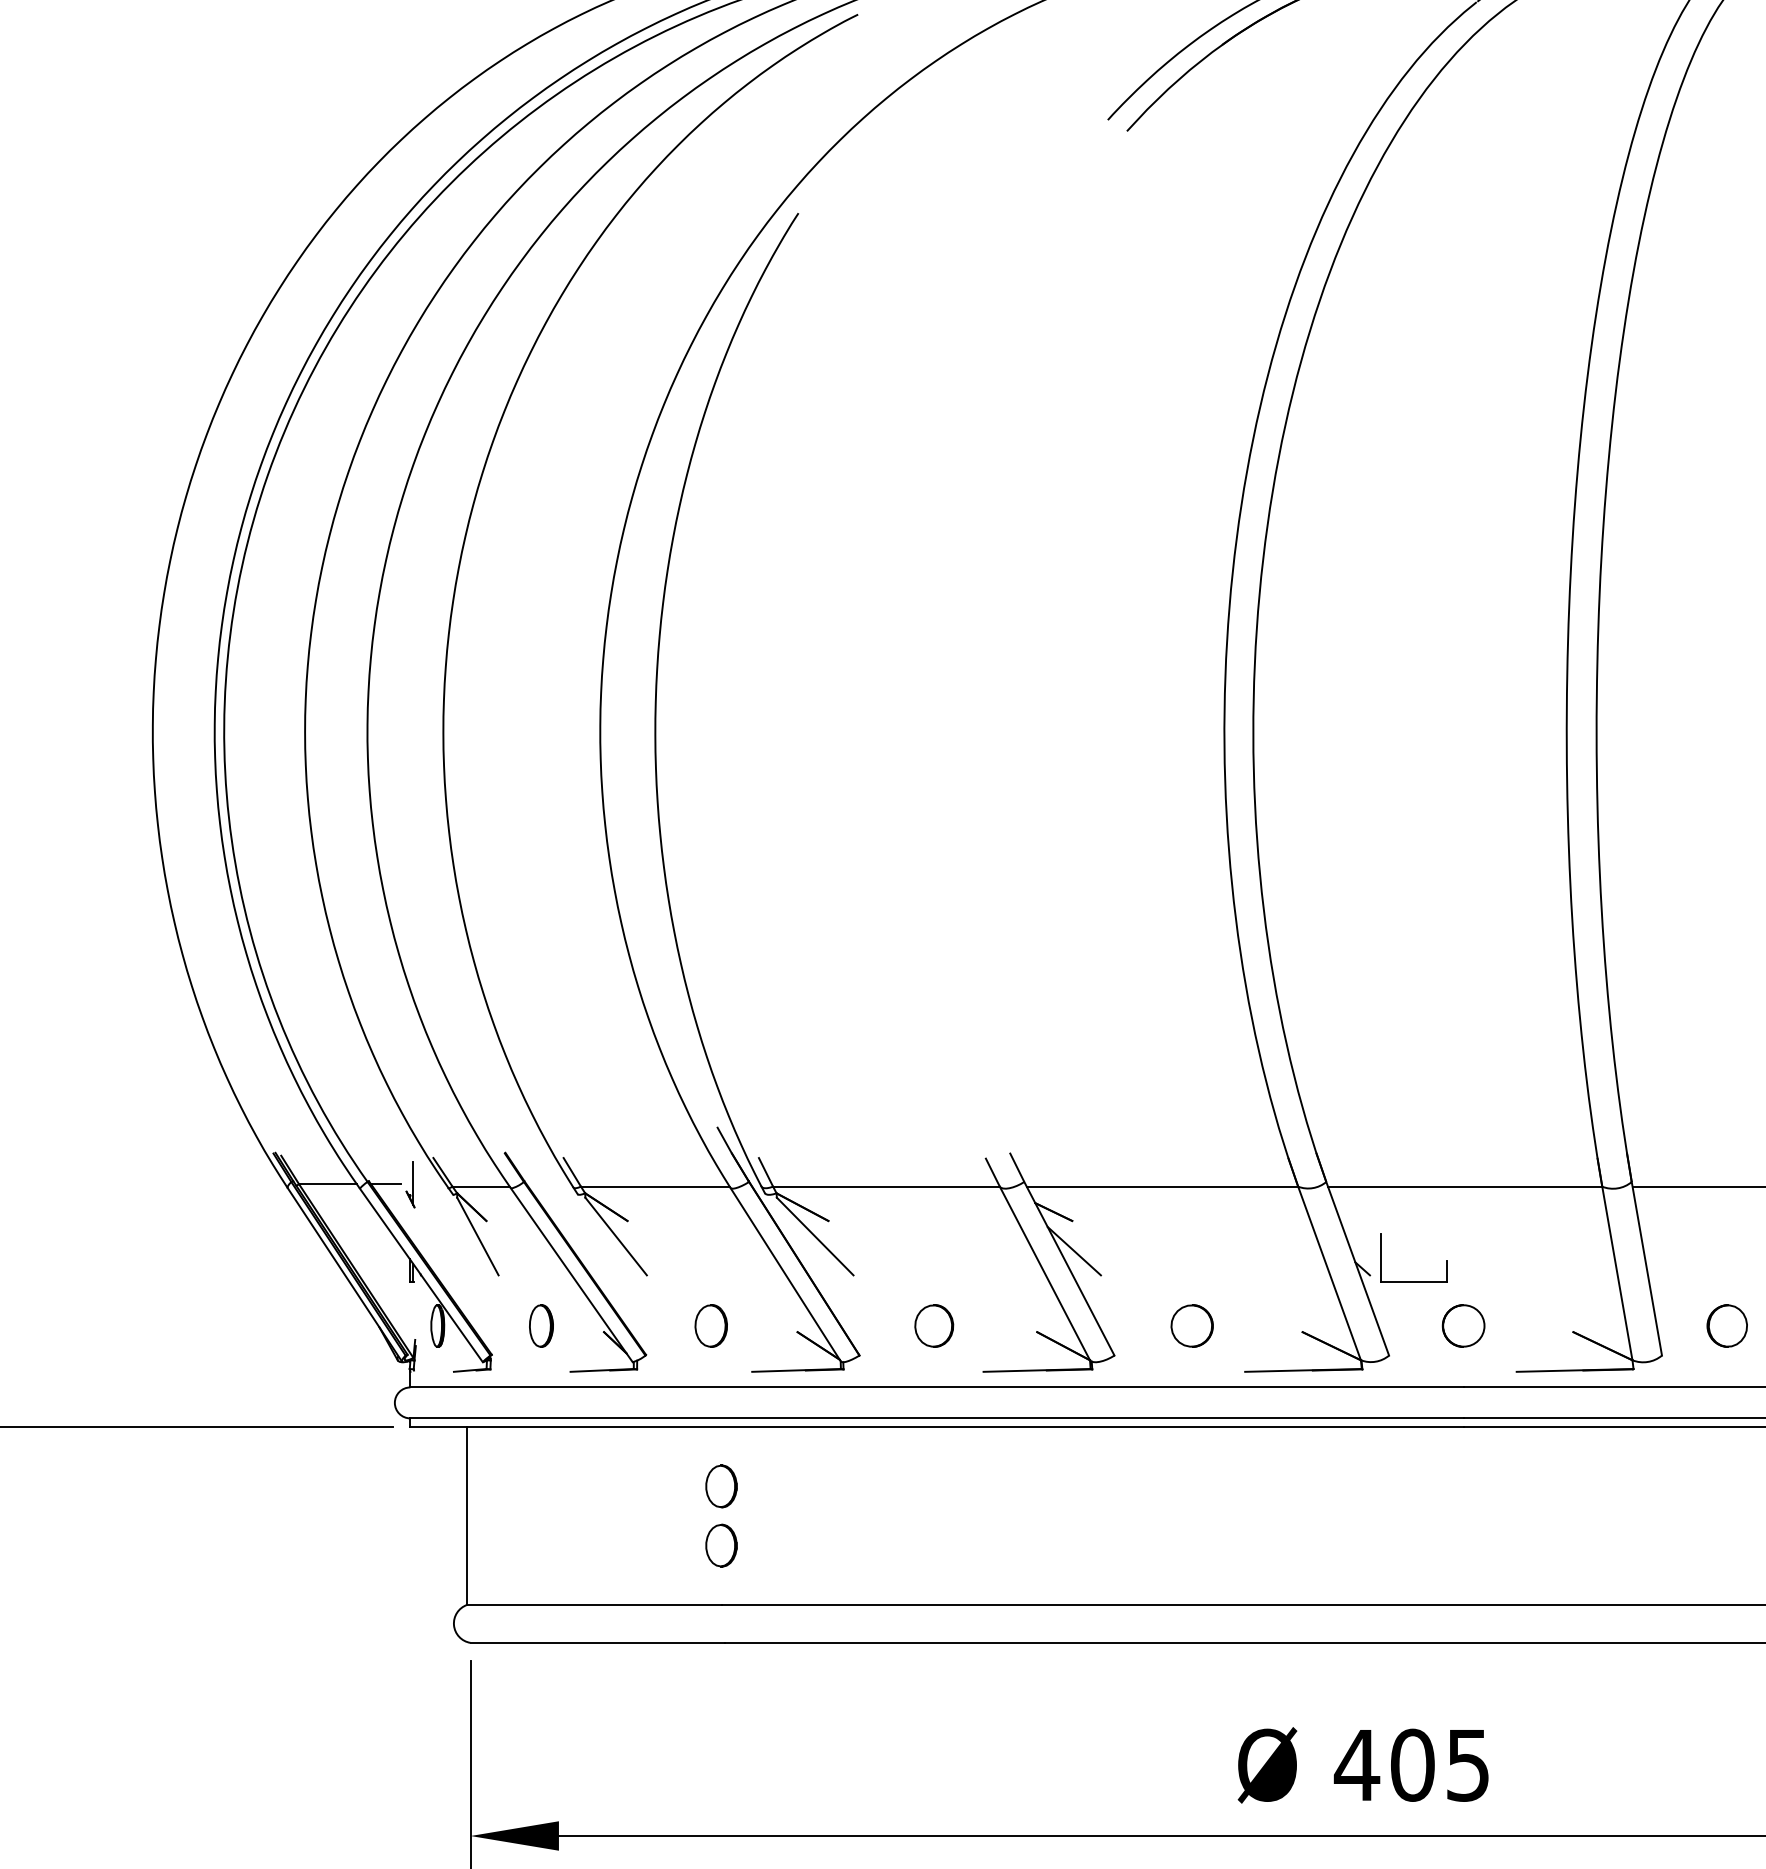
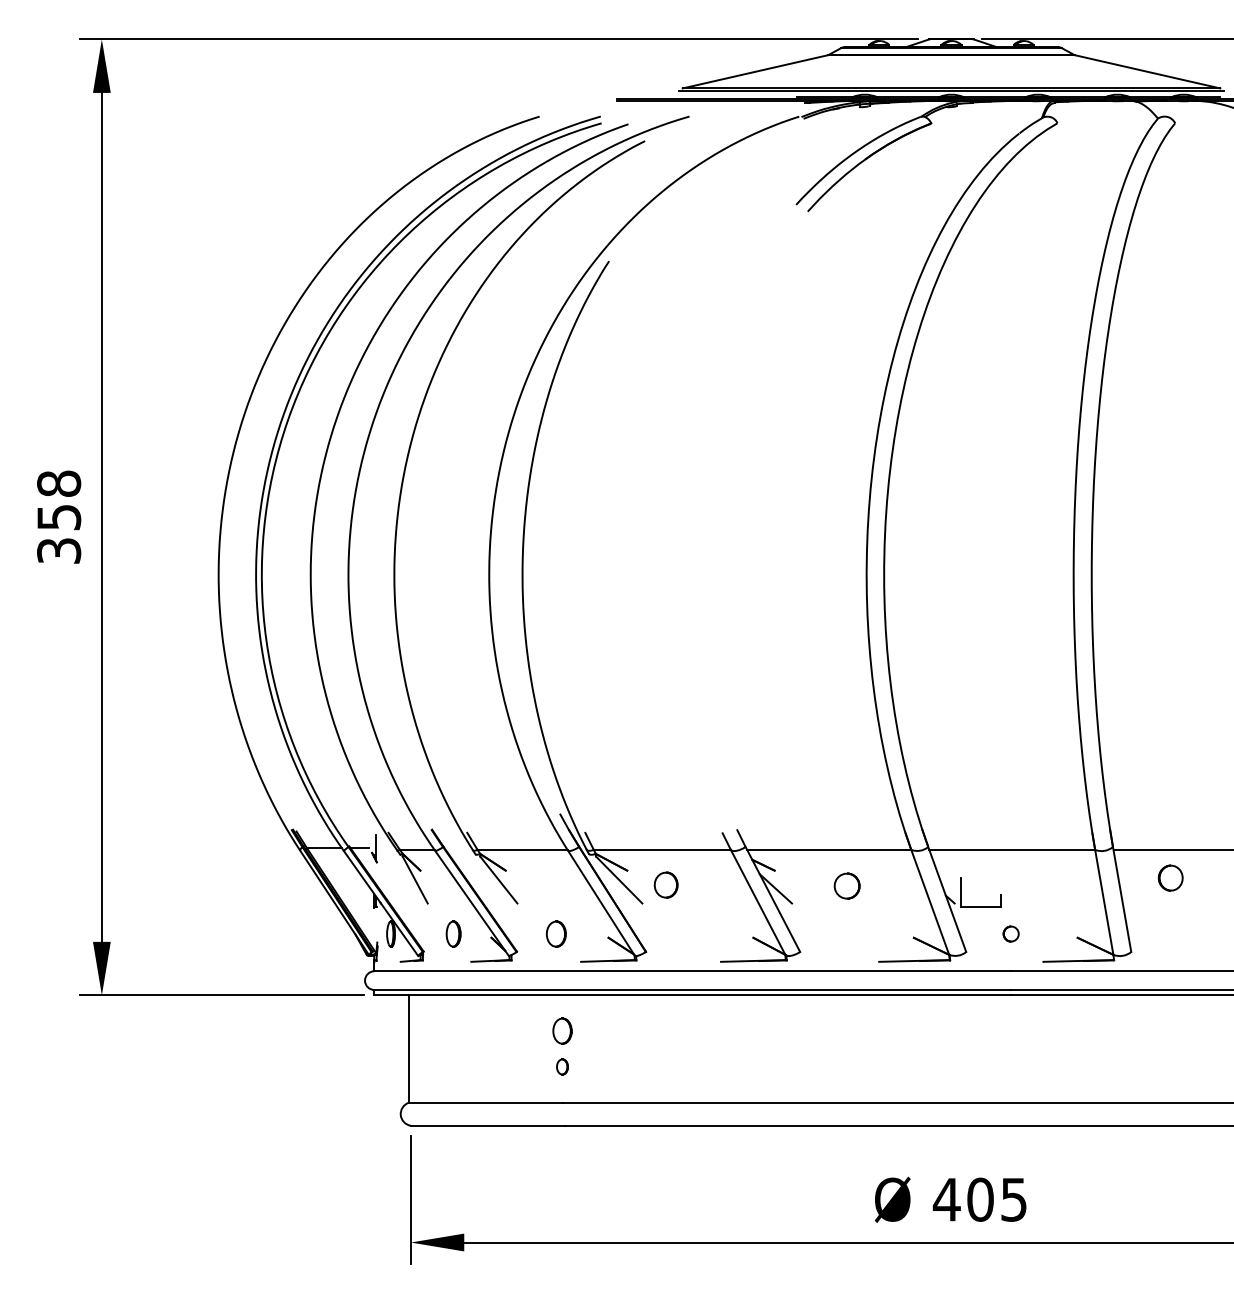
part: (933, 1324) -> (665, 884), moved
part: (1191, 1324) -> (846, 885), moved
circle: (1462, 1324) -> (1010, 933), size x0.6
part: (1726, 1324) -> (1170, 877), moved
part: (721, 1544) -> (562, 1066), size x0.6

